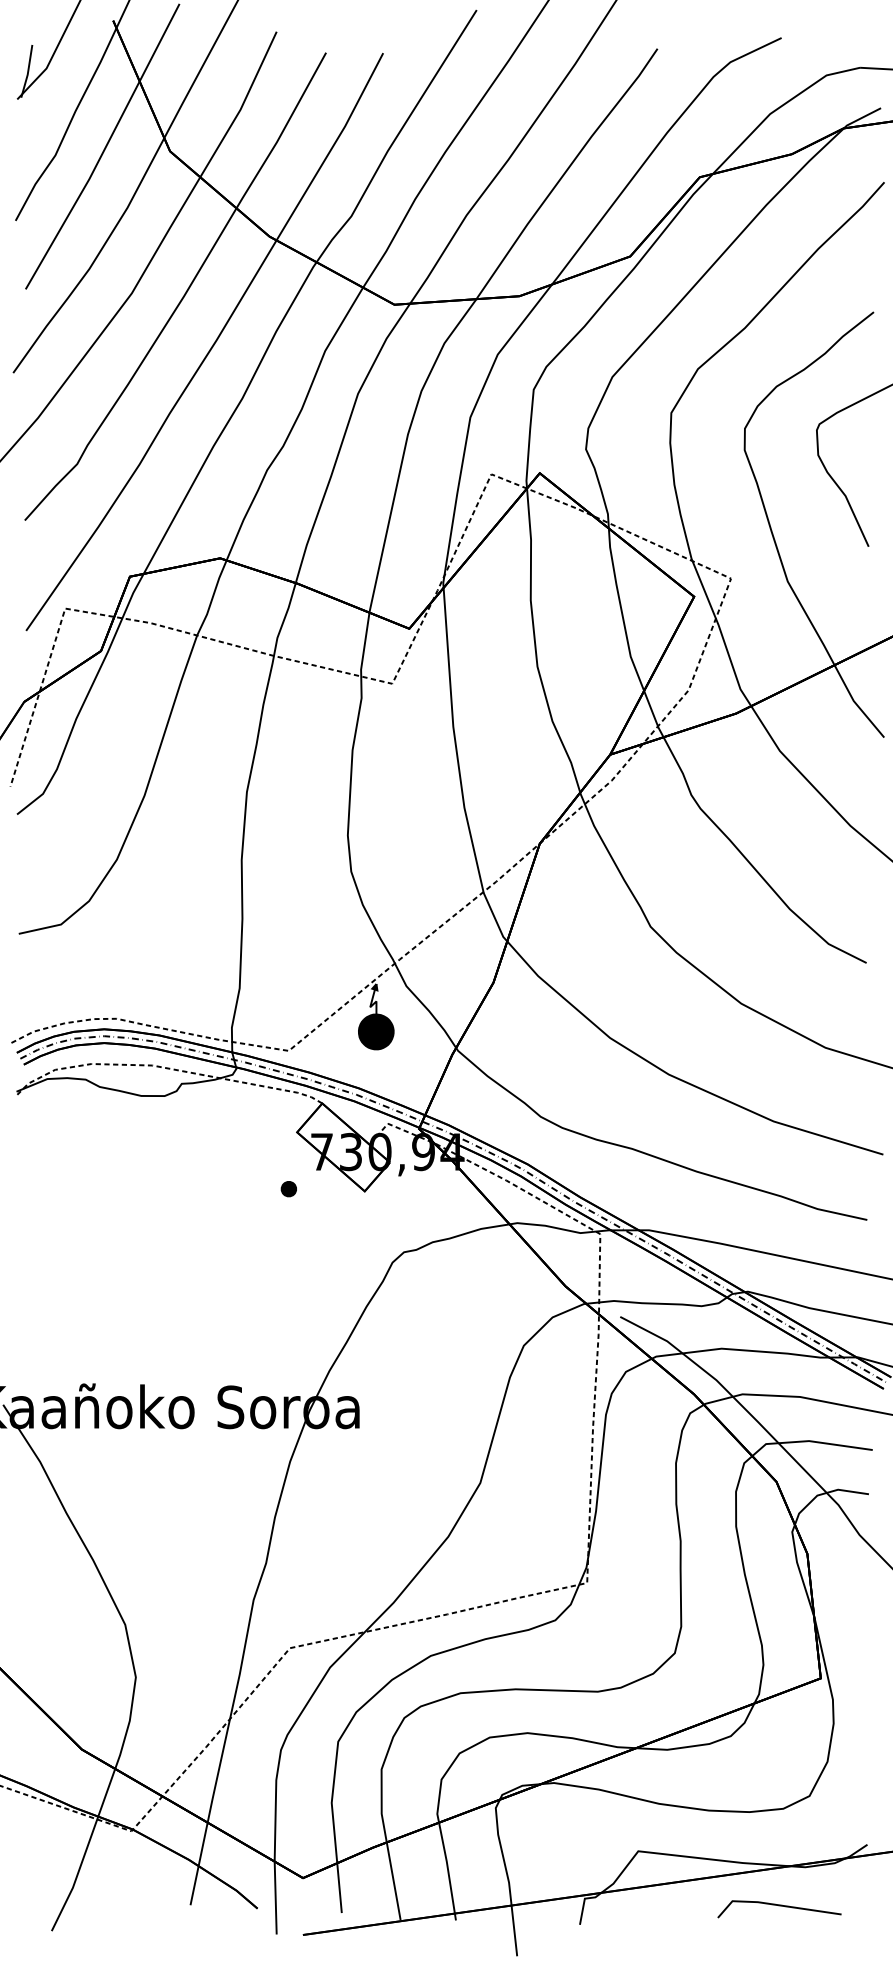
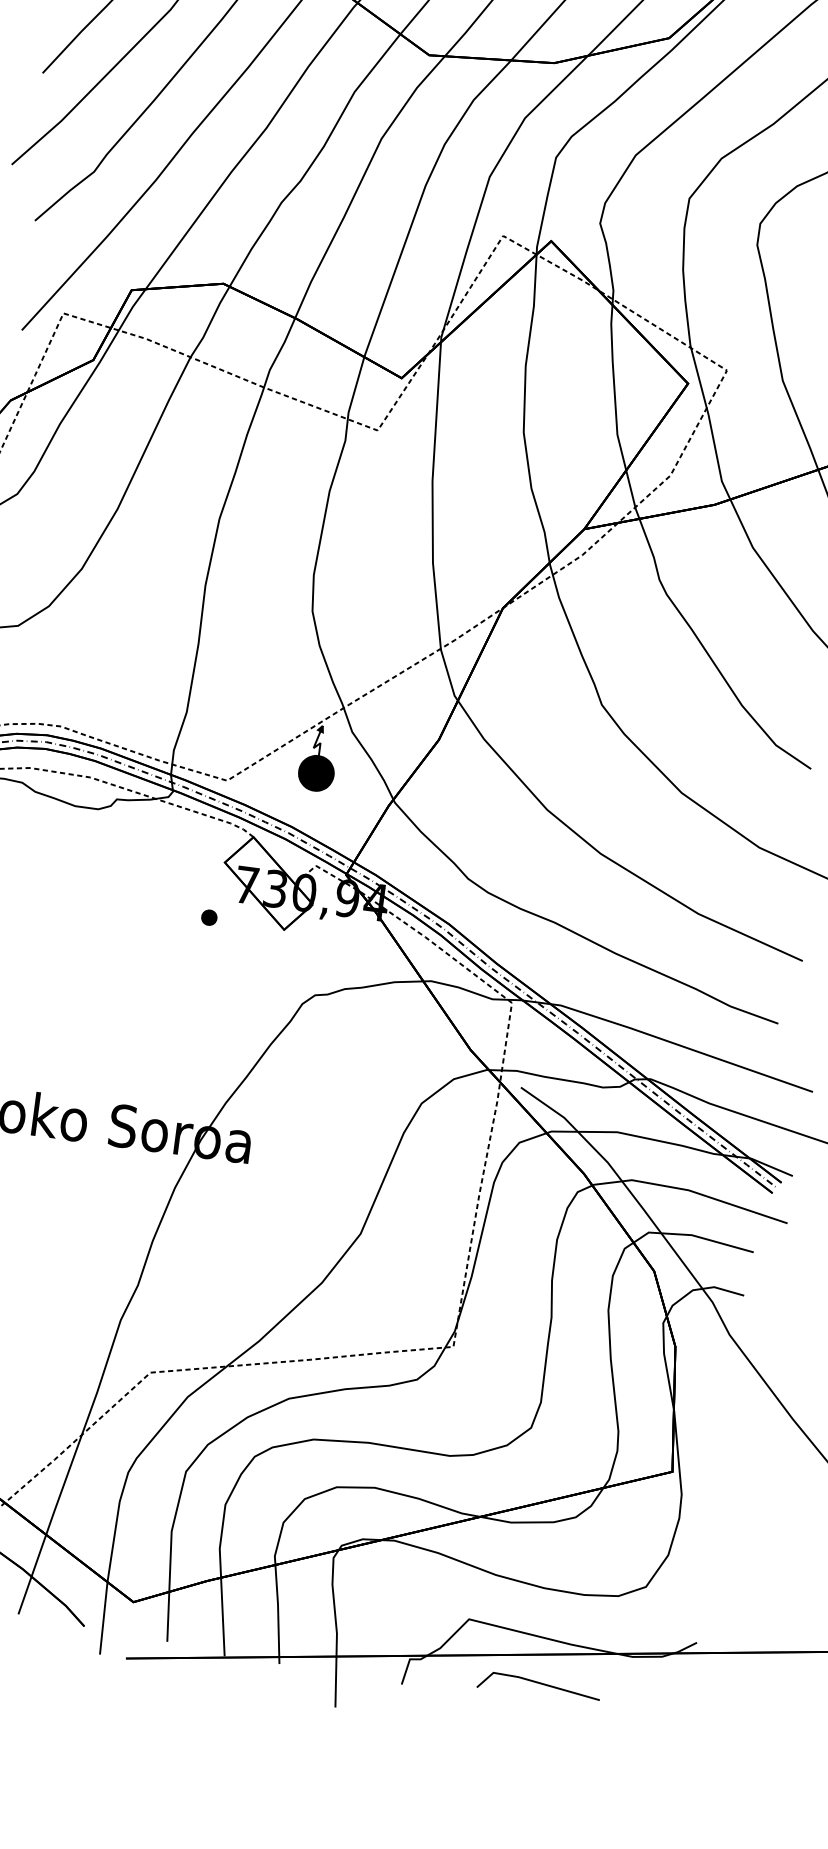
line: (779, 1906) -> (539, 1684), moved

